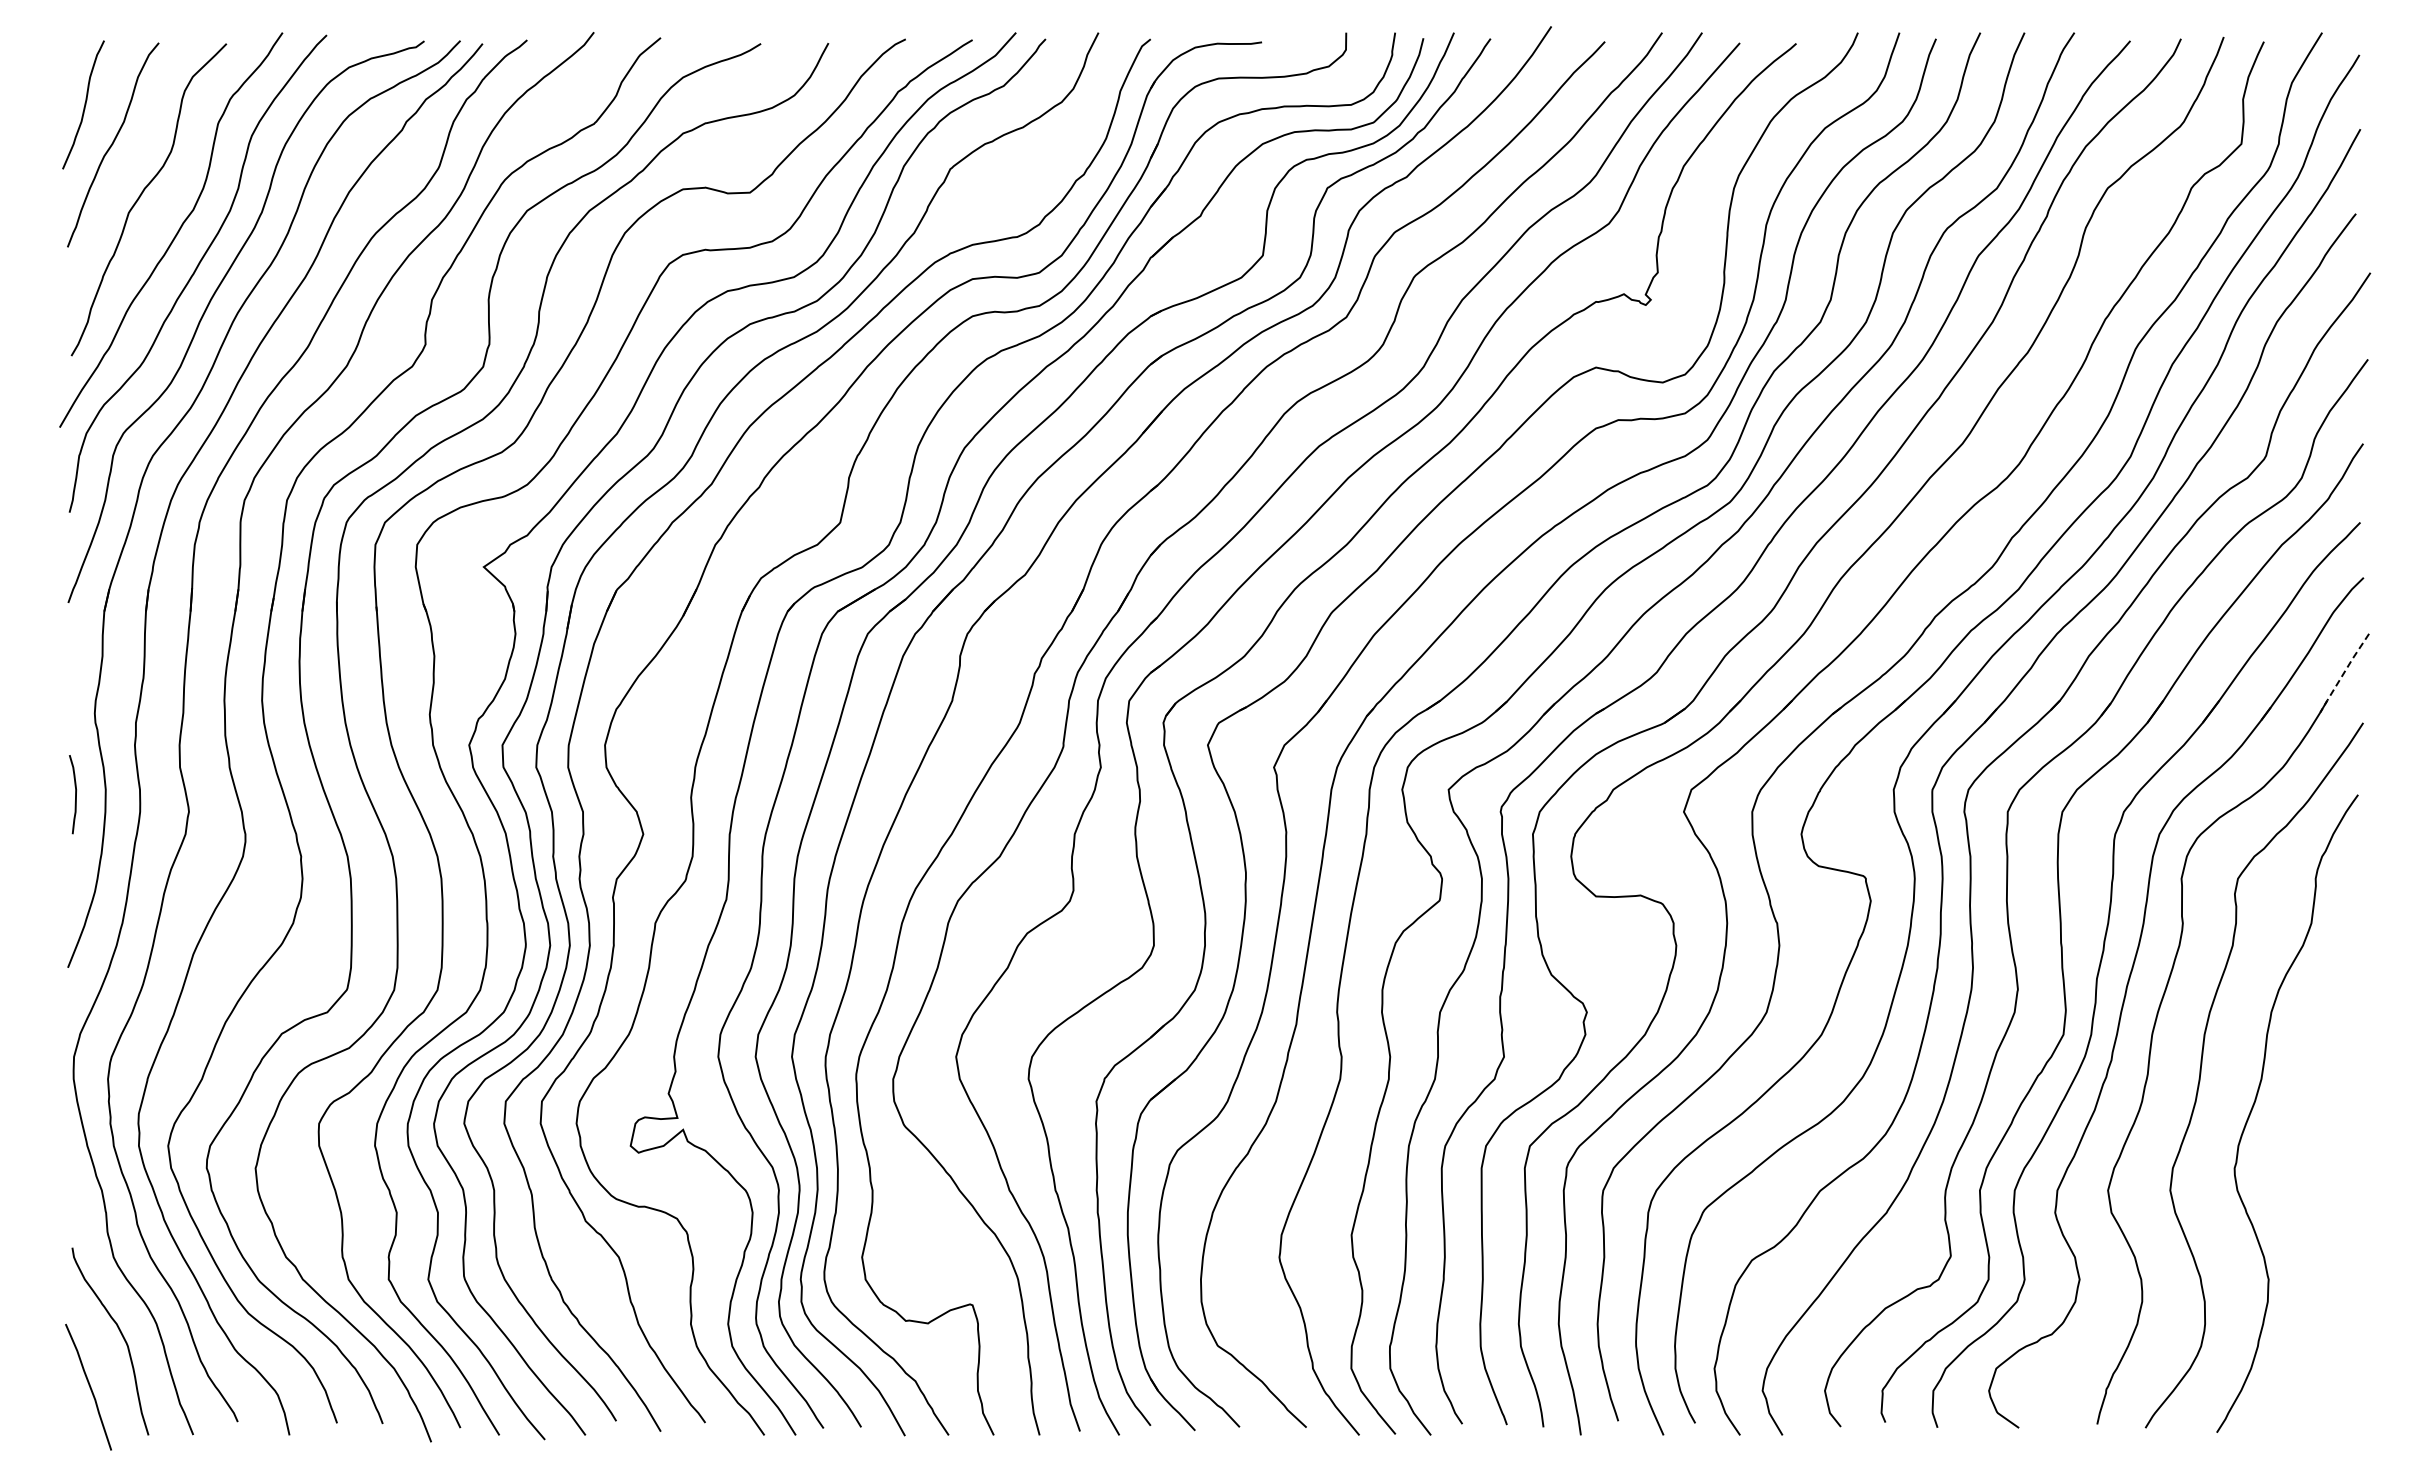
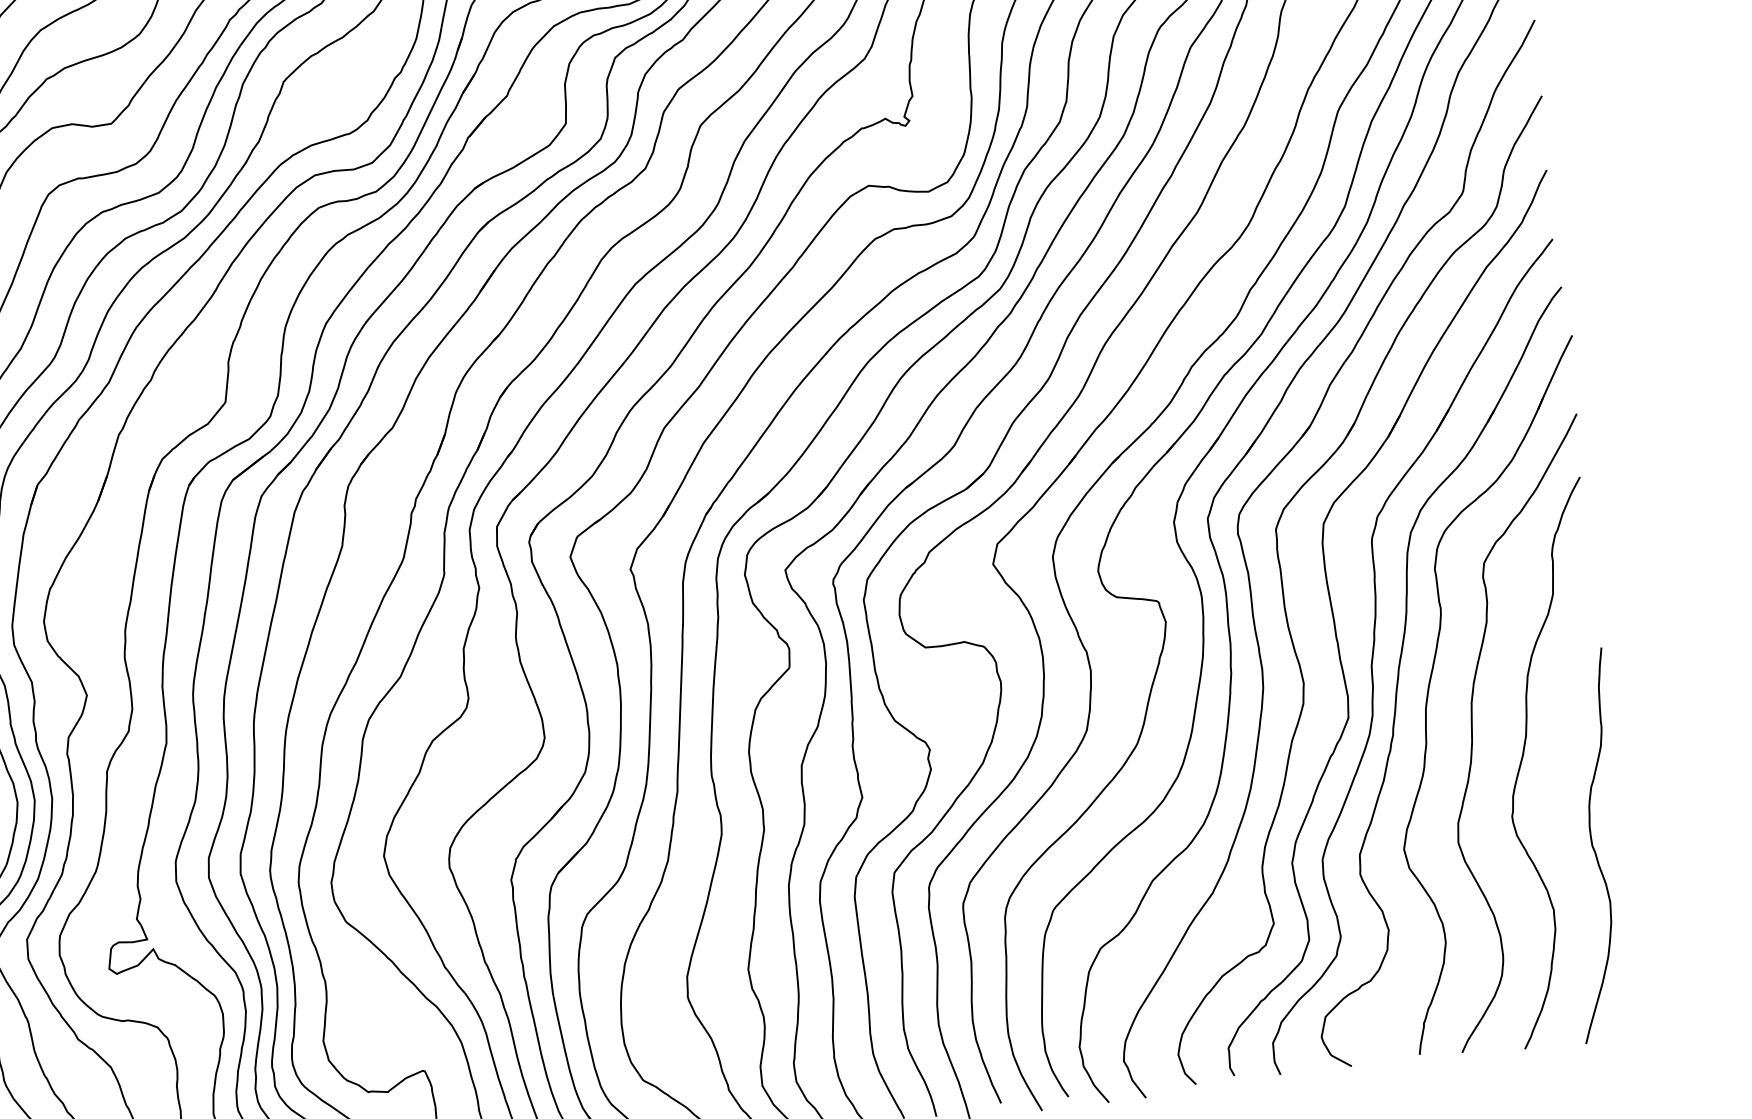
line: (2344, 672) -> (1554, 371), dashed -> solid
curve: (2321, 1212) -> (1592, 845), added

